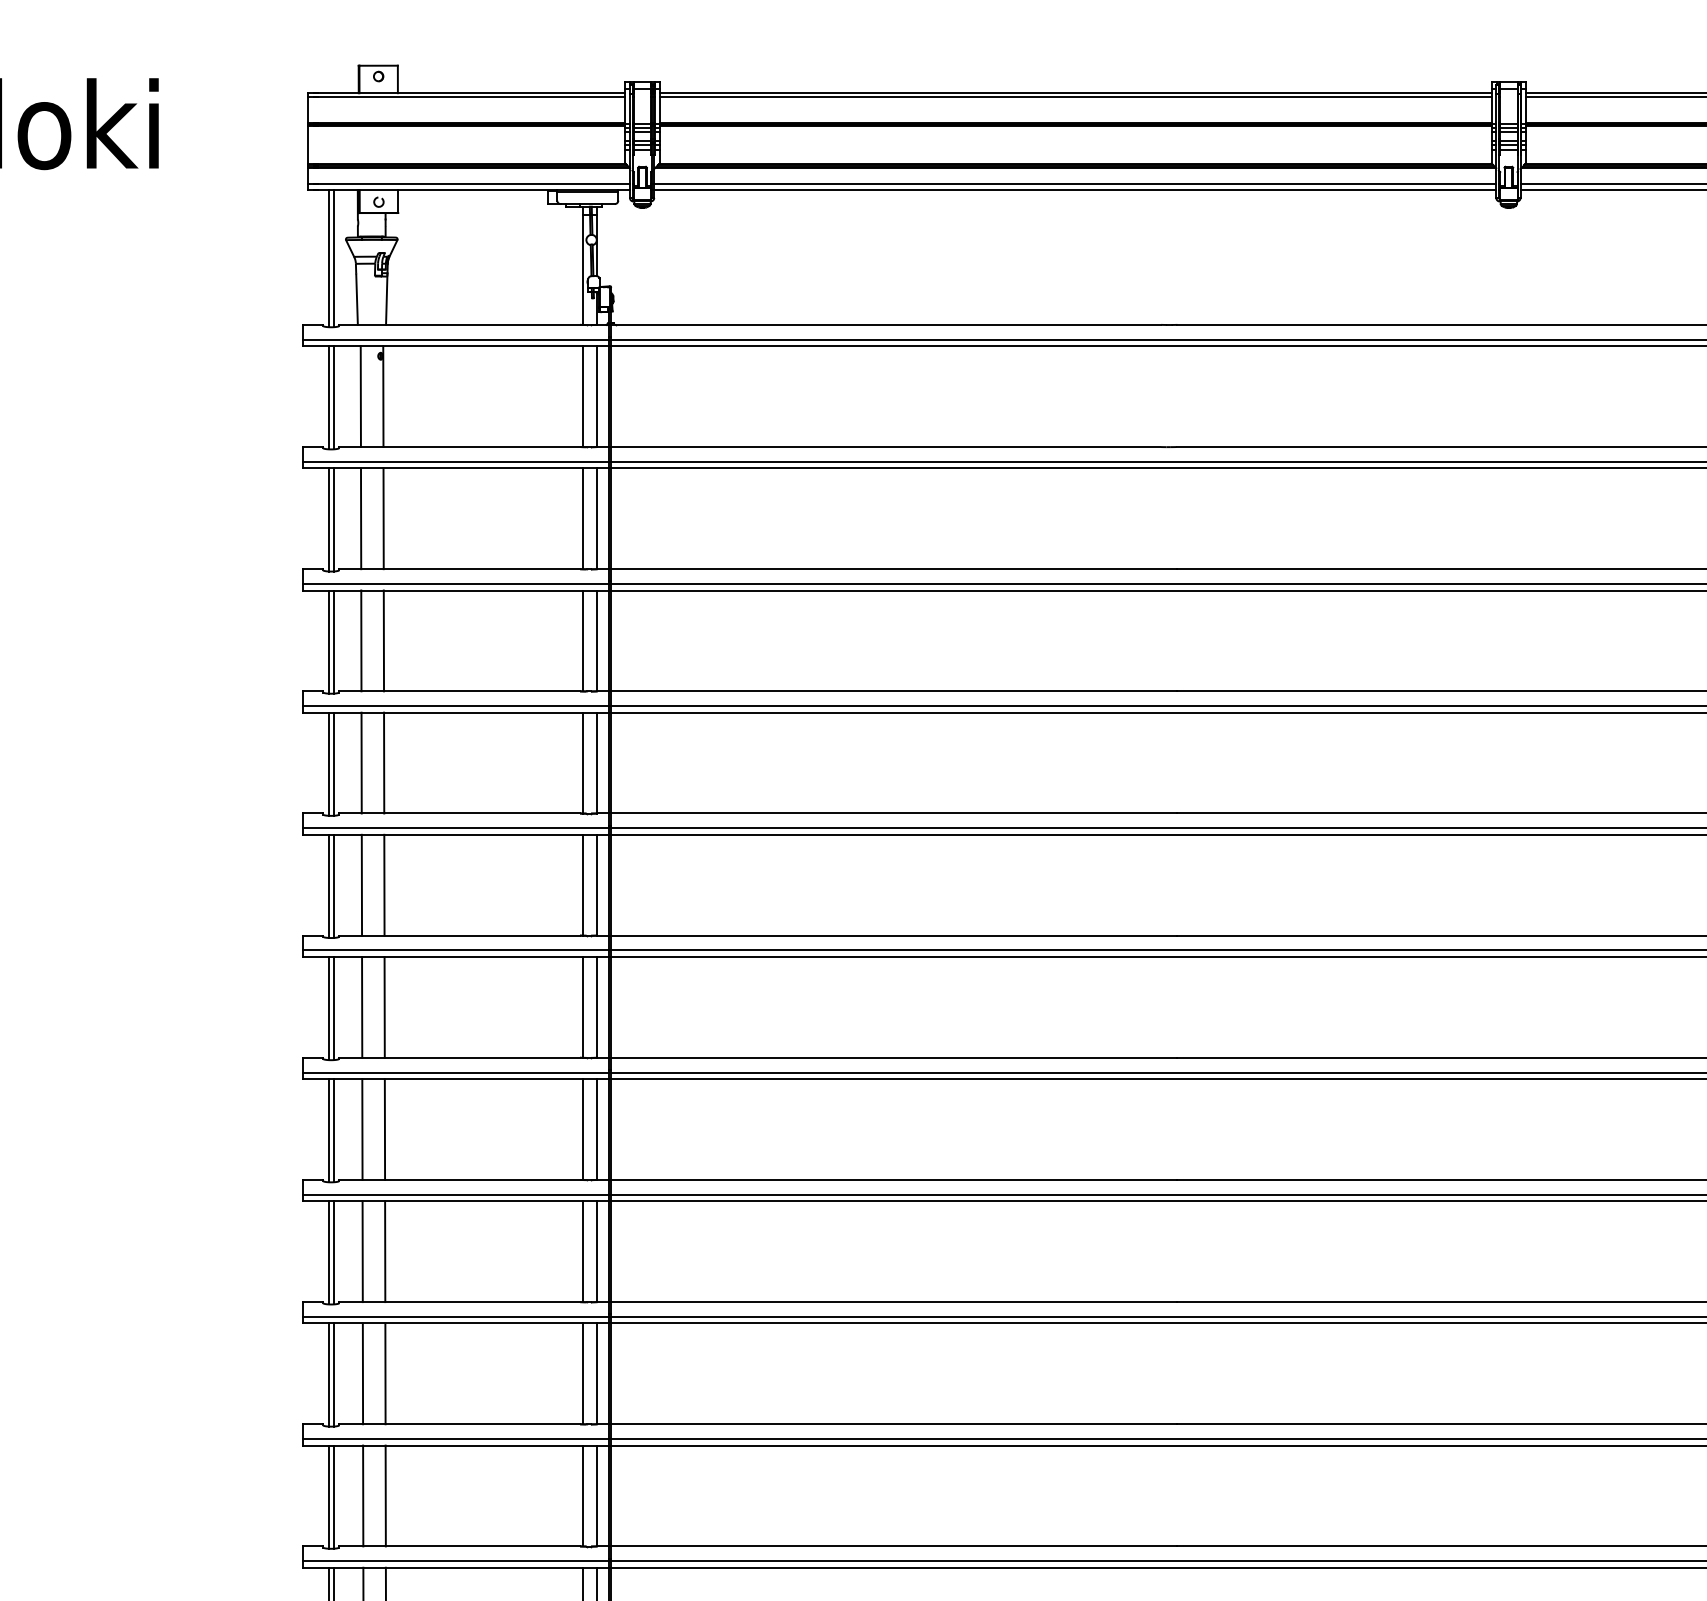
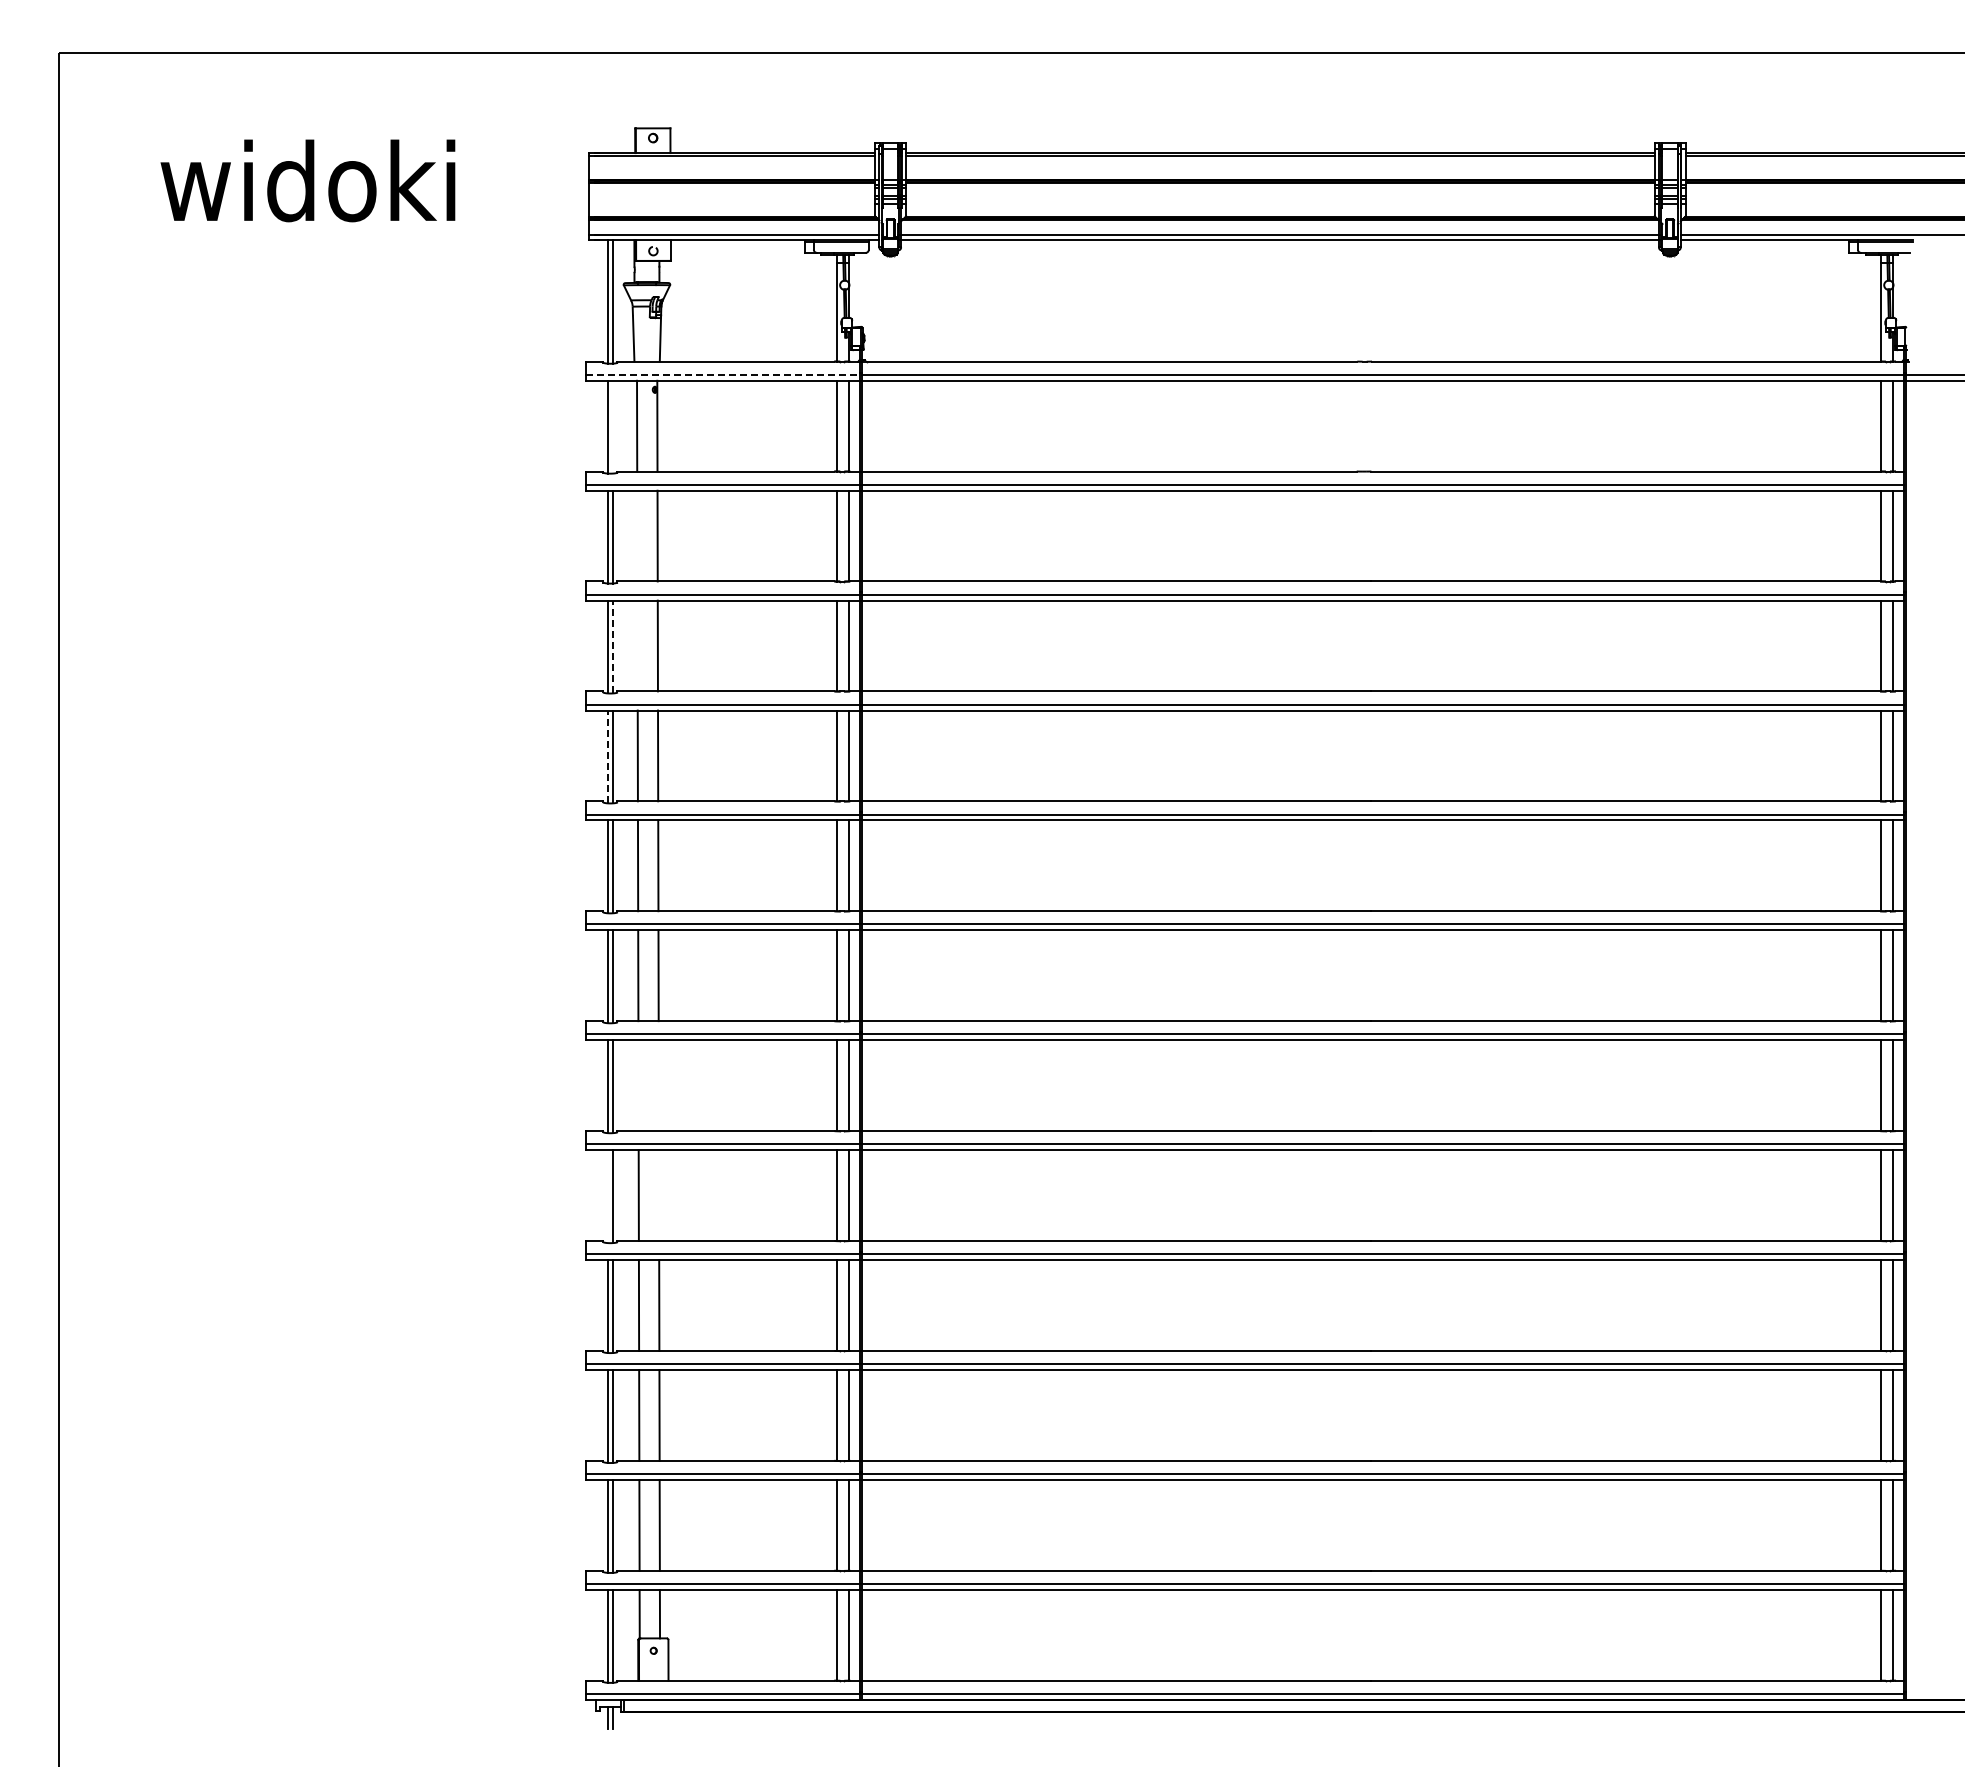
line: (456, 339) -> (723, 374), solid -> dashed
line: (333, 397) -> (612, 426), removed
line: (361, 518) -> (637, 535), removed
line: (361, 640) -> (637, 645), removed
line: (333, 641) -> (612, 646), solid -> dashed
line: (329, 763) -> (608, 756), solid -> dashed
line: (362, 1129) -> (638, 1085), removed
line: (384, 1129) -> (658, 1085), removed
line: (384, 1251) -> (658, 1195), removed
line: (329, 1252) -> (608, 1196), removed

